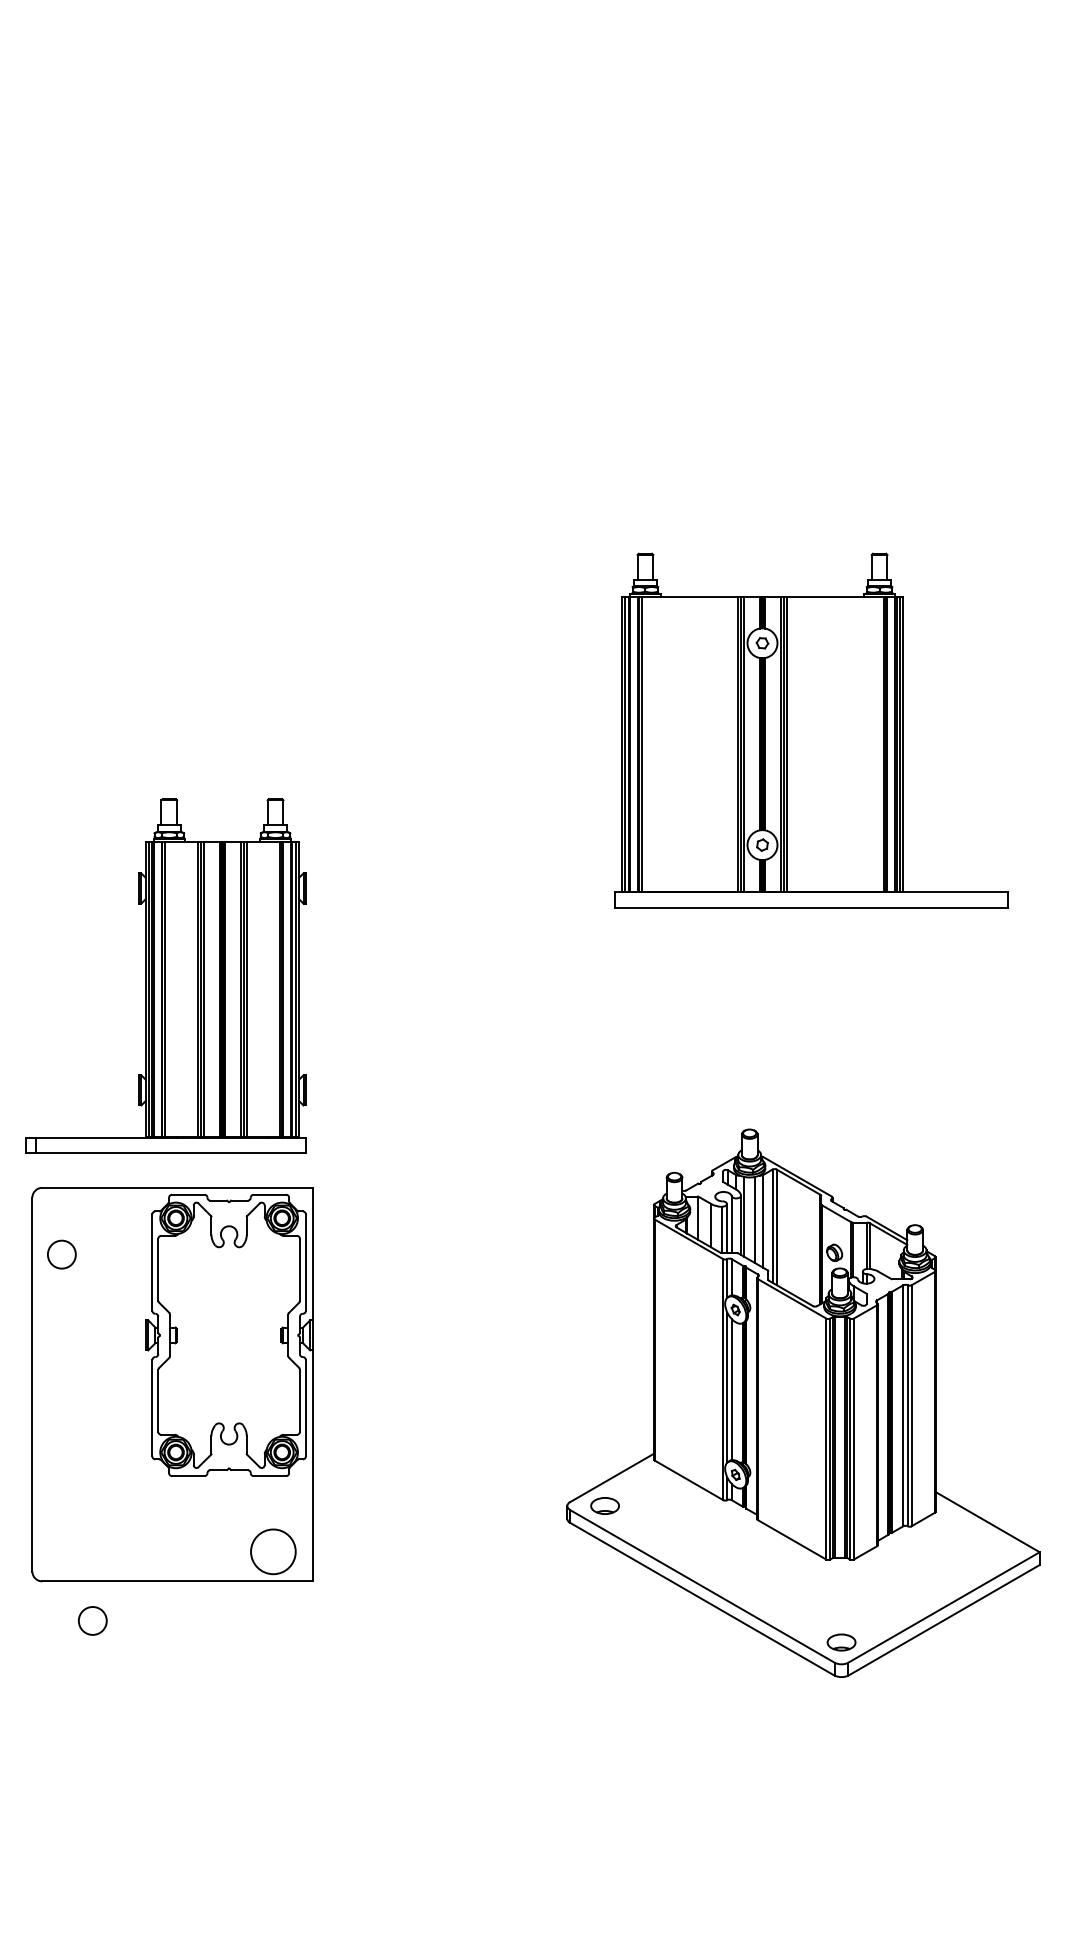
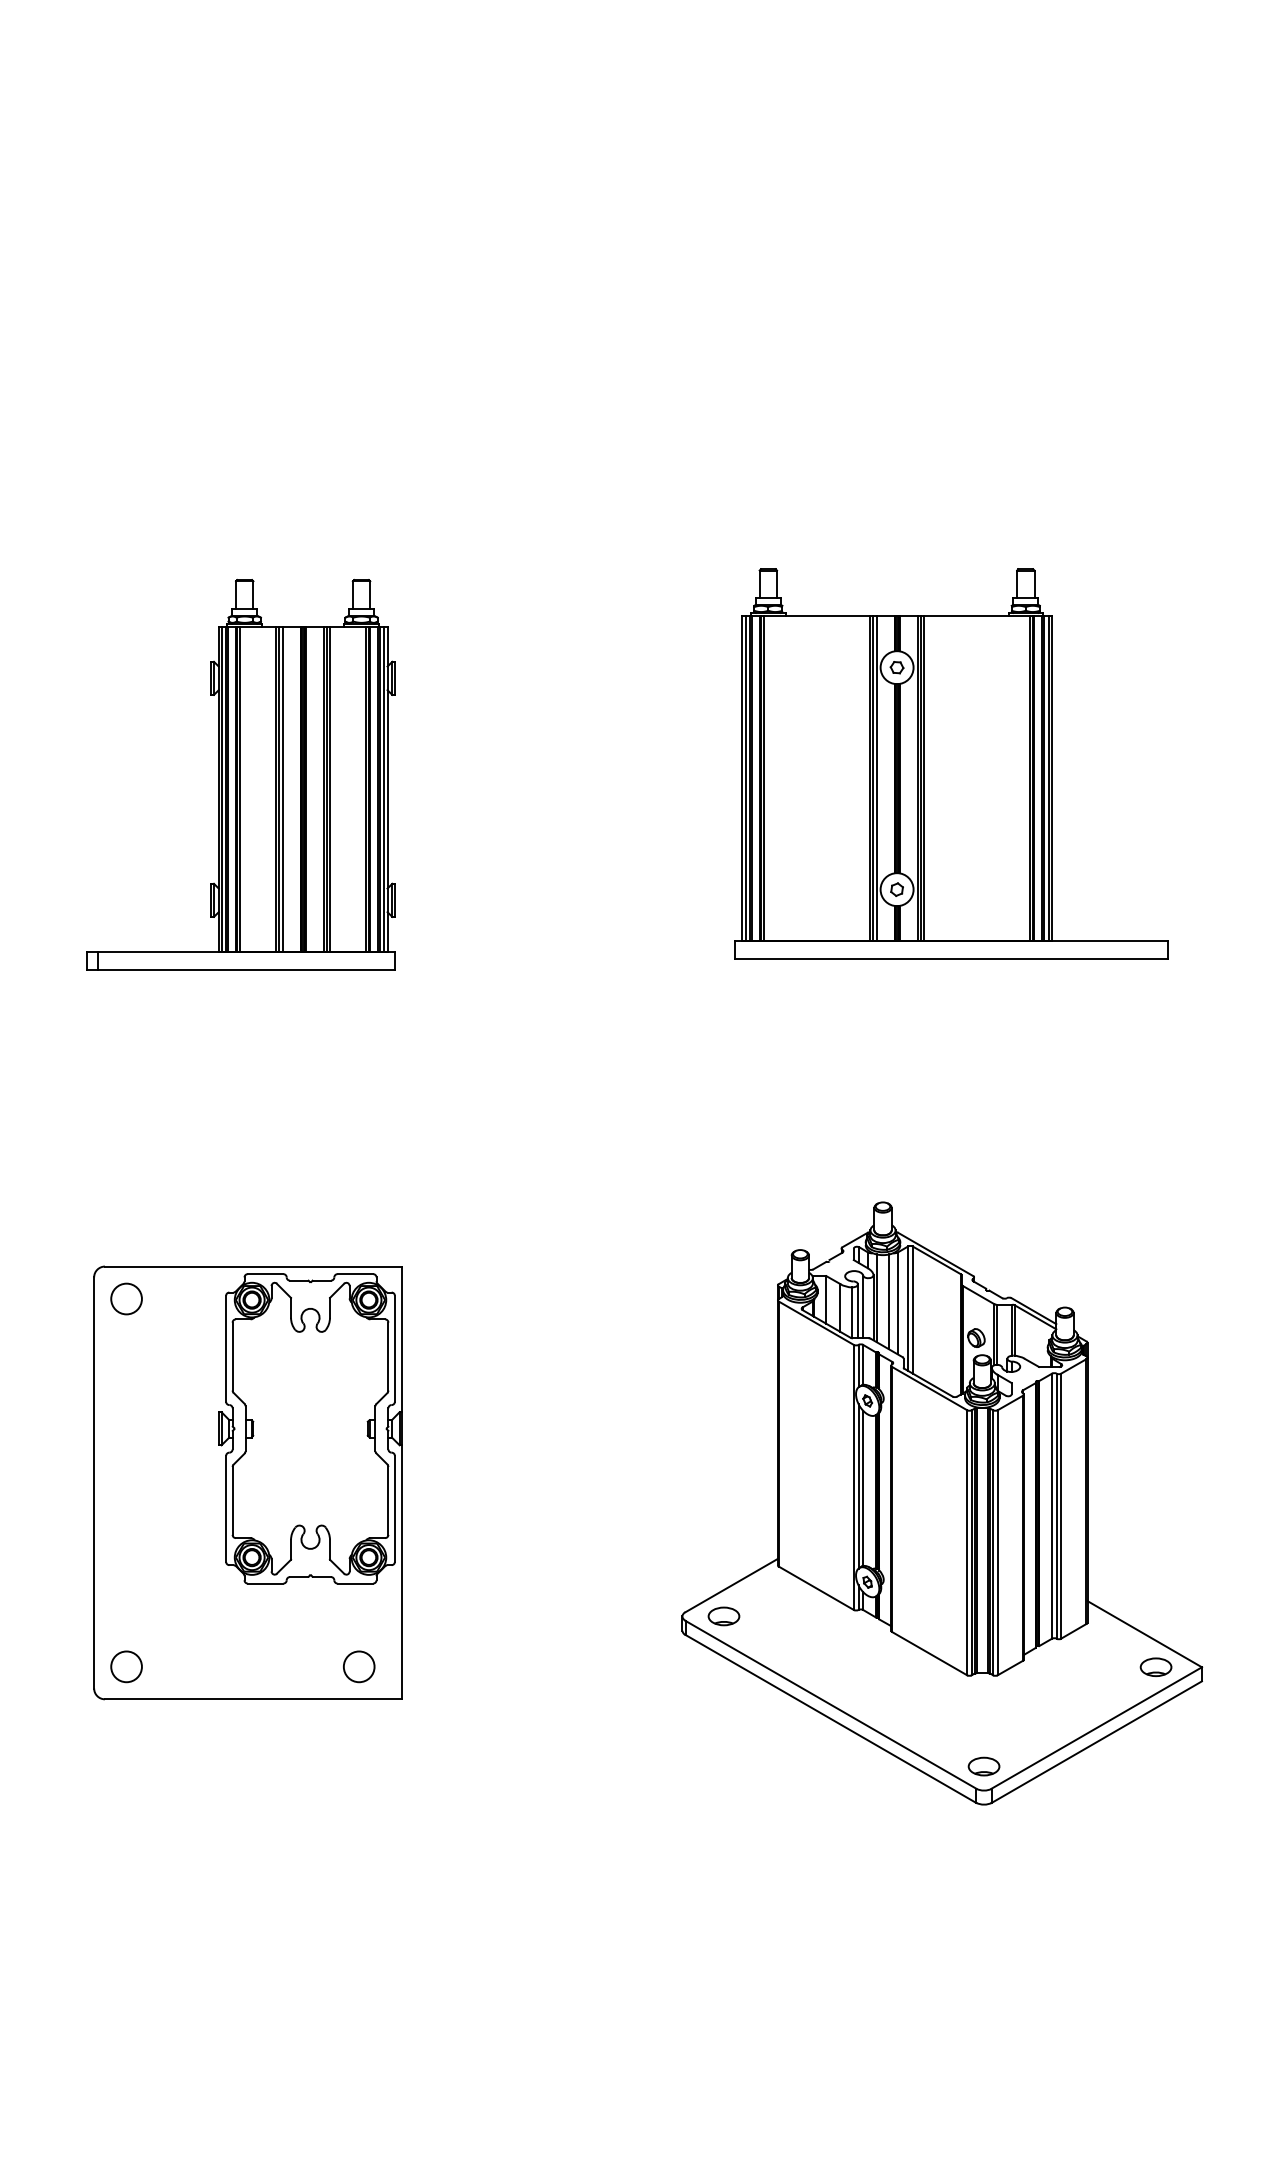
part: (165, 975) -> (240, 774), moved
circle: (61, 1254) -> (126, 1298), moved
circle: (272, 1551) -> (358, 1666), size x0.62
part: (997, 1551) -> (1155, 1666), added
circle: (92, 1620) -> (126, 1666), moved

